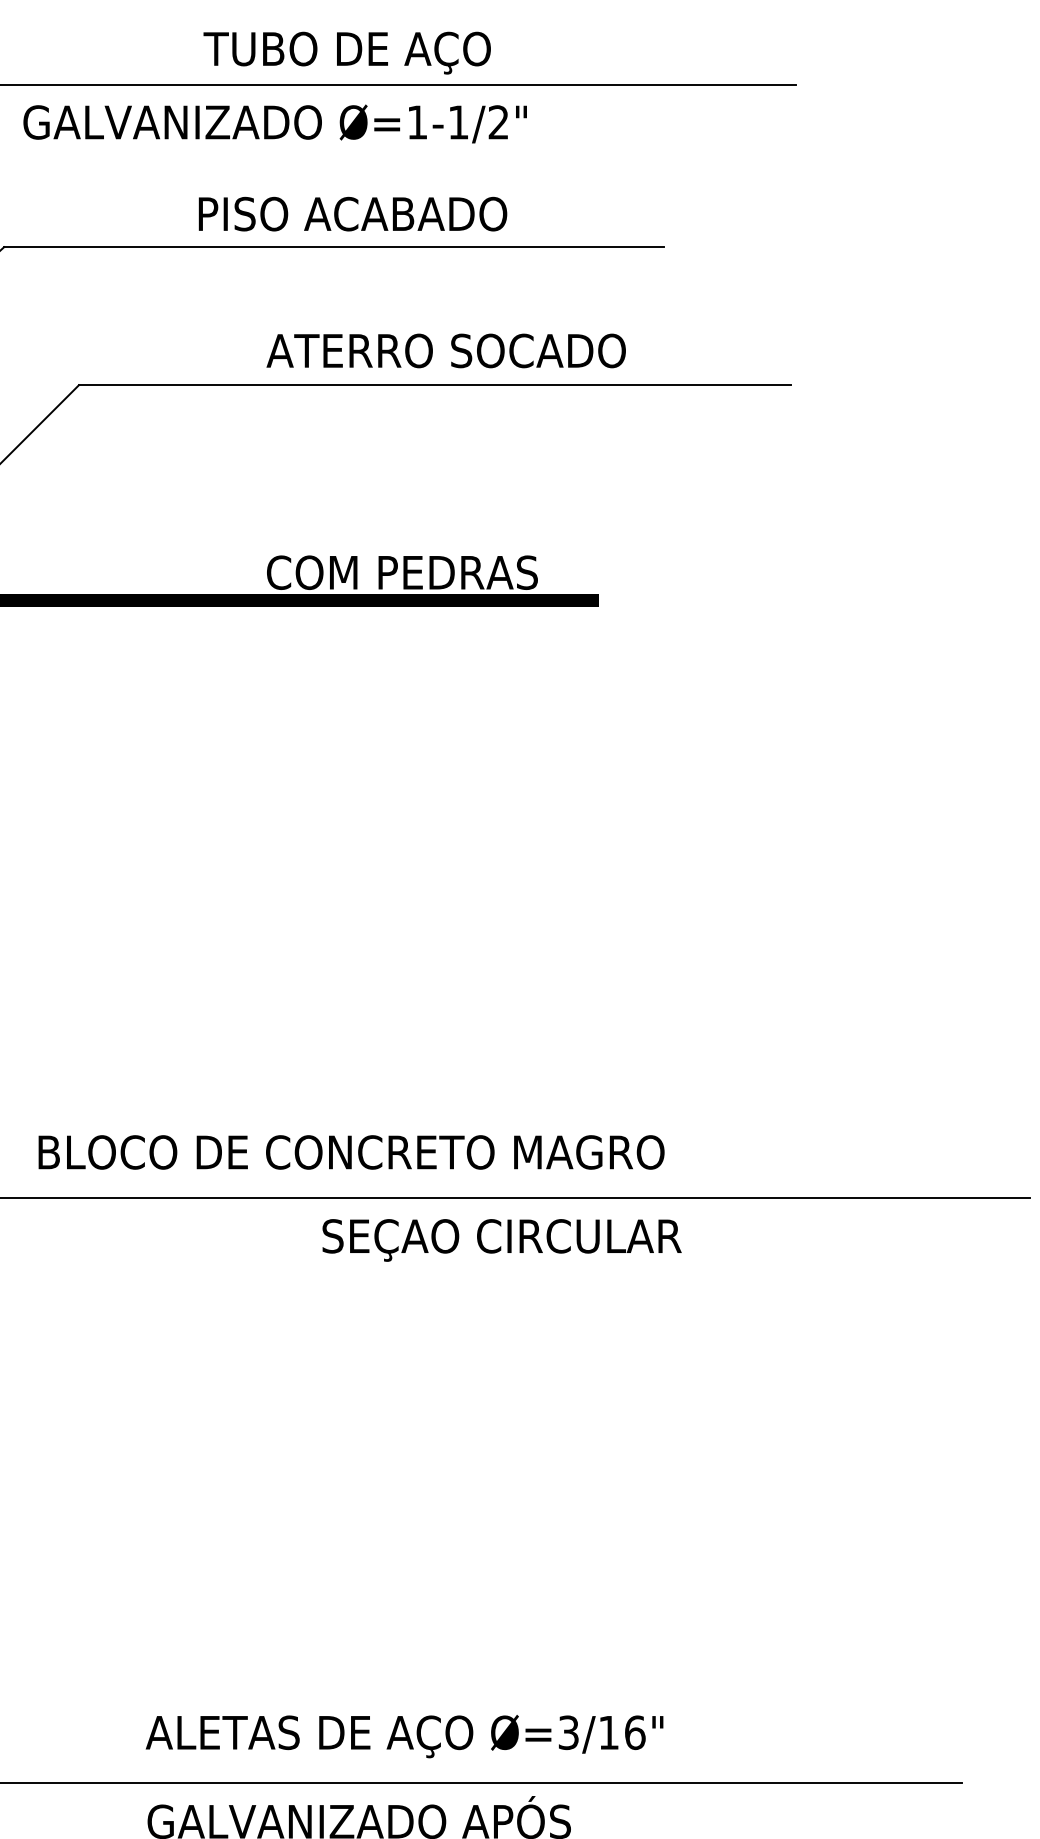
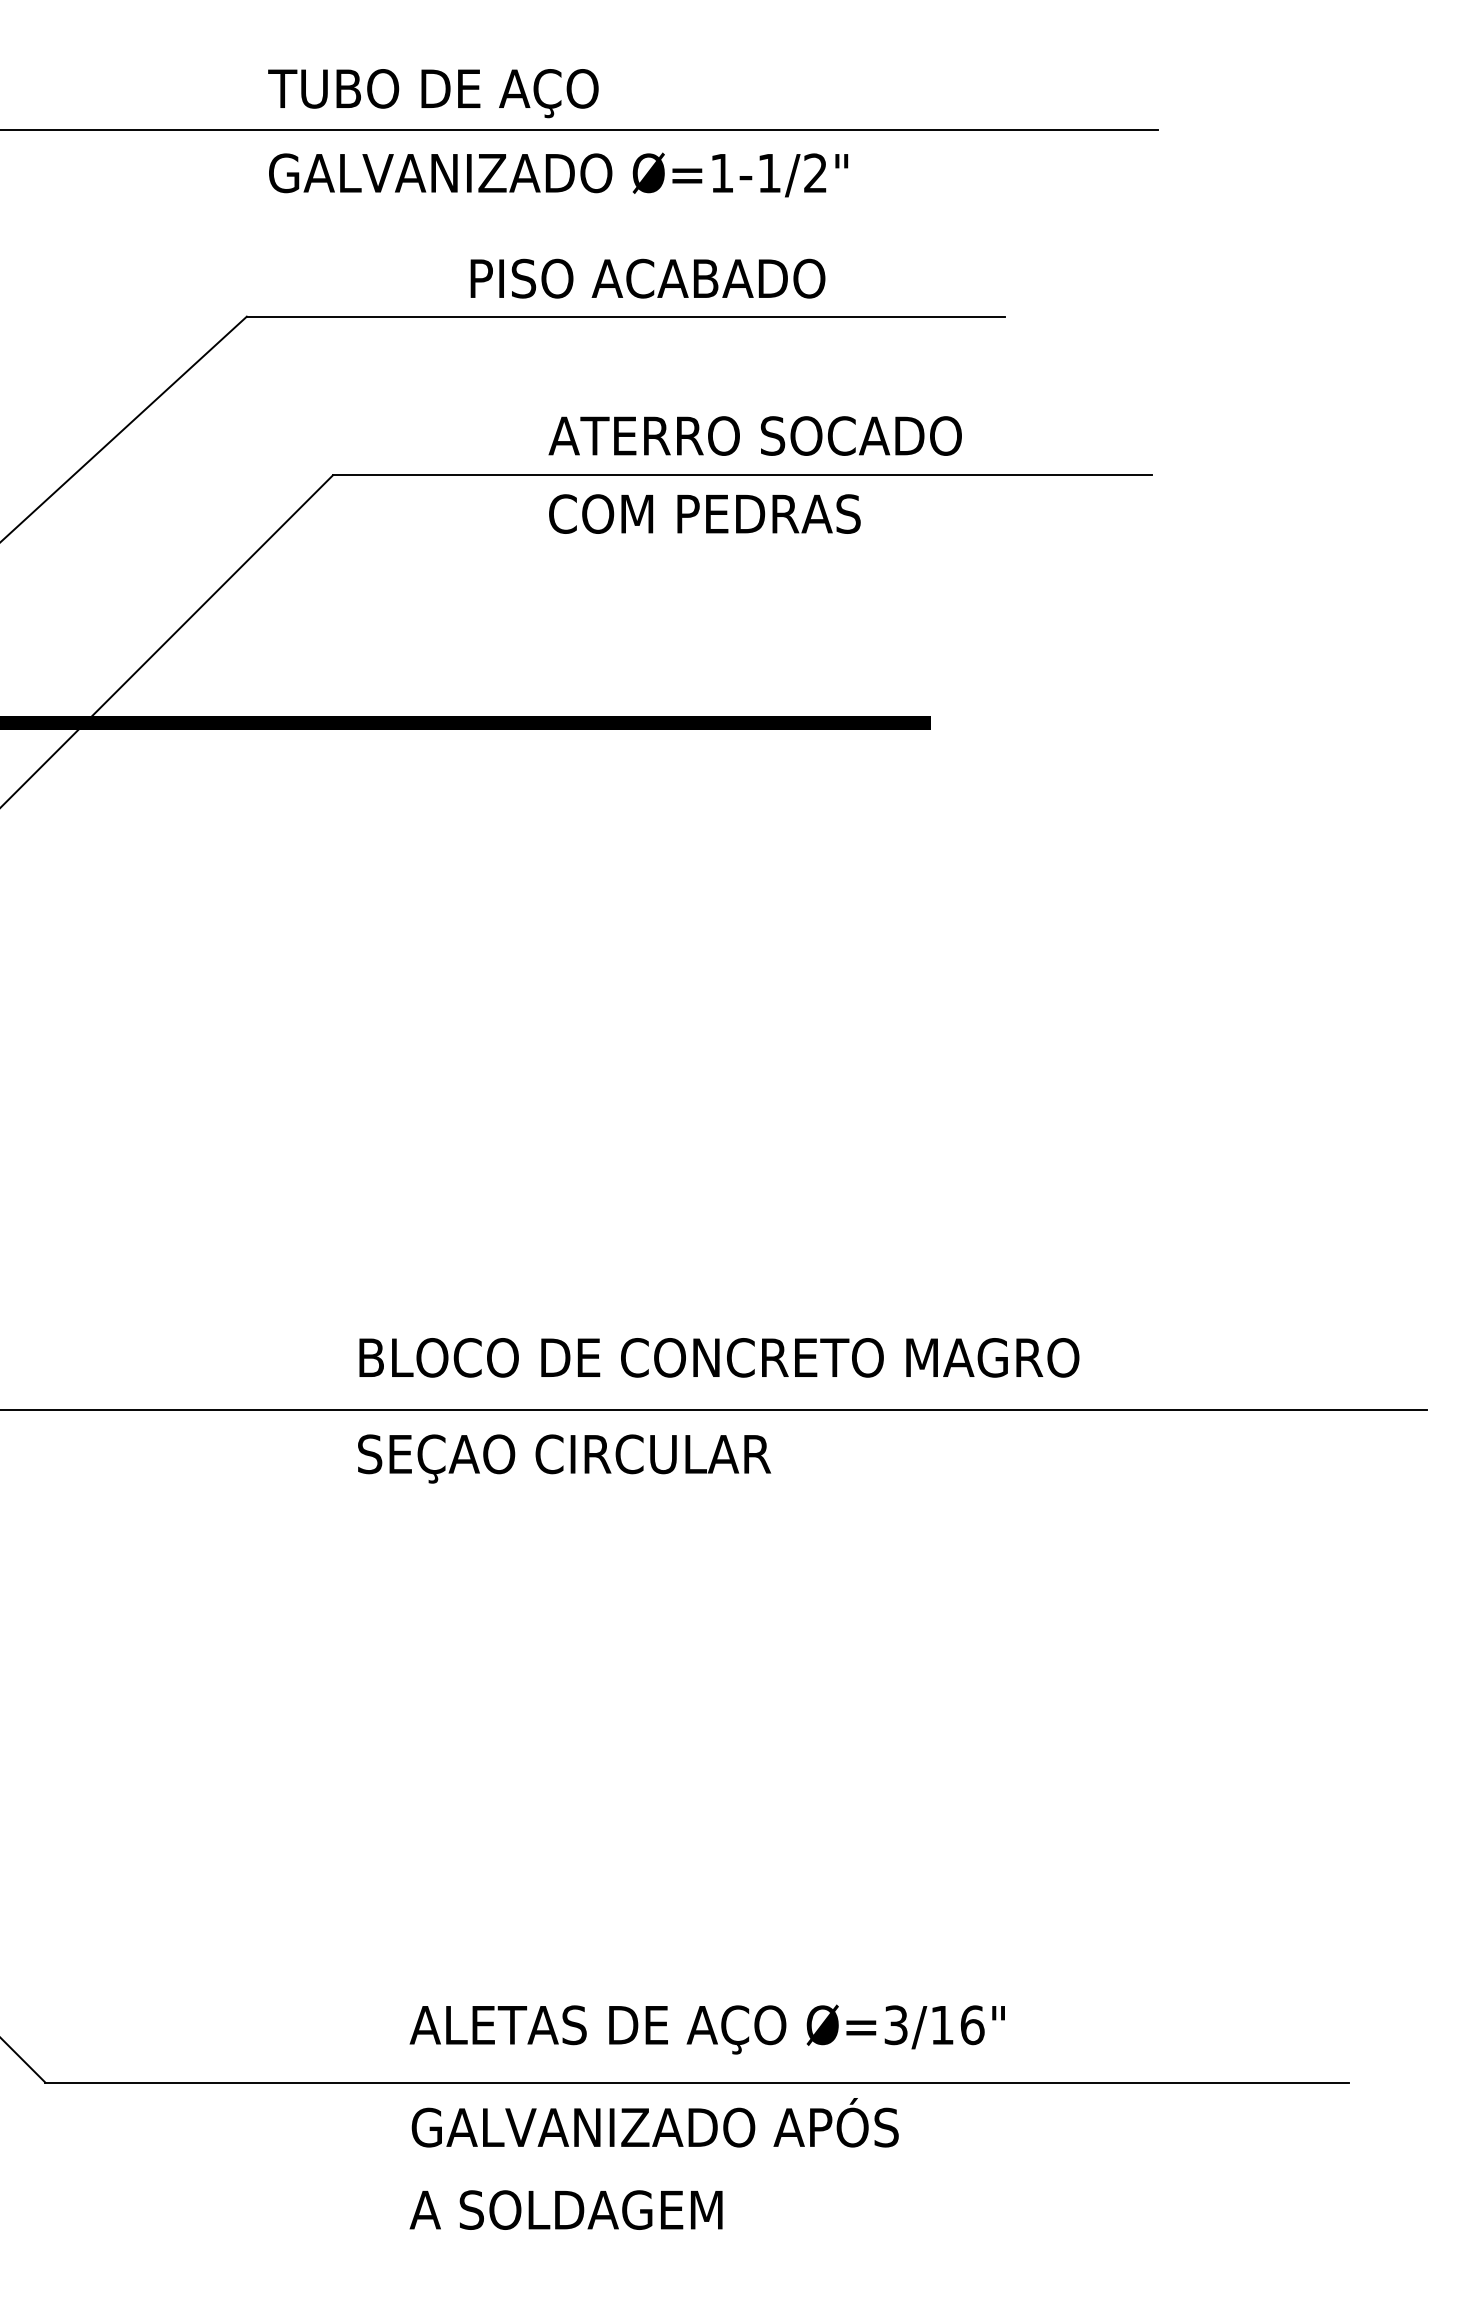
text: (347, 53) -> (433, 93), moved
text: (402, 572) -> (704, 513), moved
text: (351, 1152) -> (719, 1357), moved
text: (502, 1239) -> (564, 1458), moved

